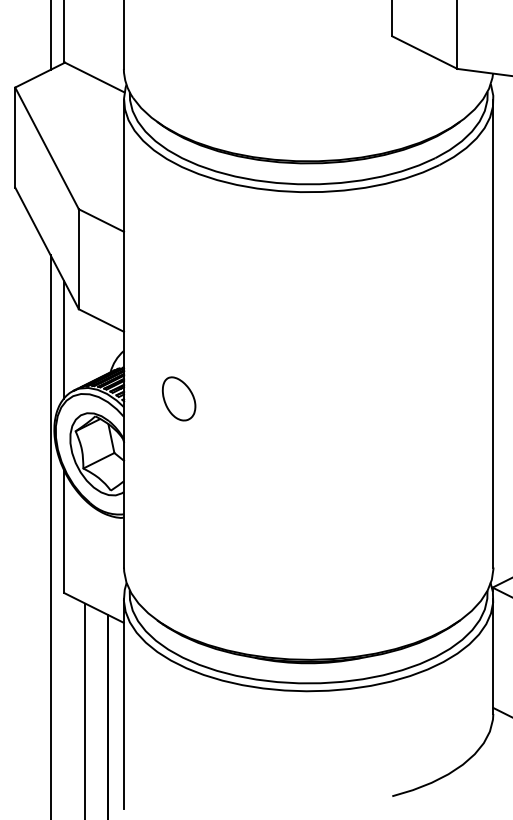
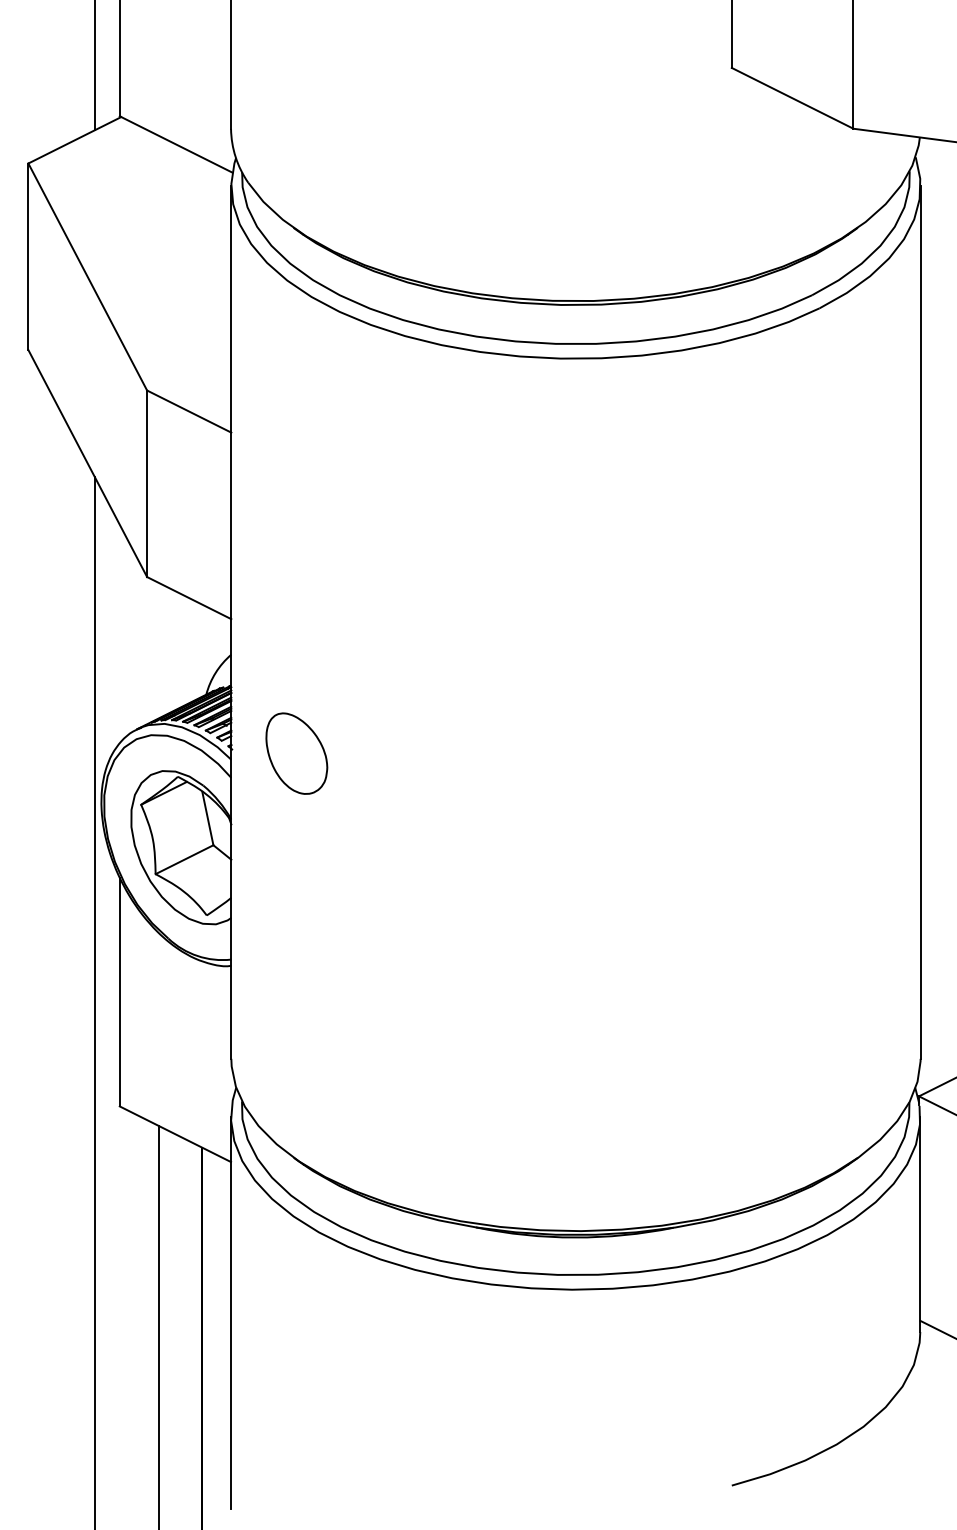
line: (64, 339) -> (120, 633), removed
part: (178, 398) -> (295, 752), moved

